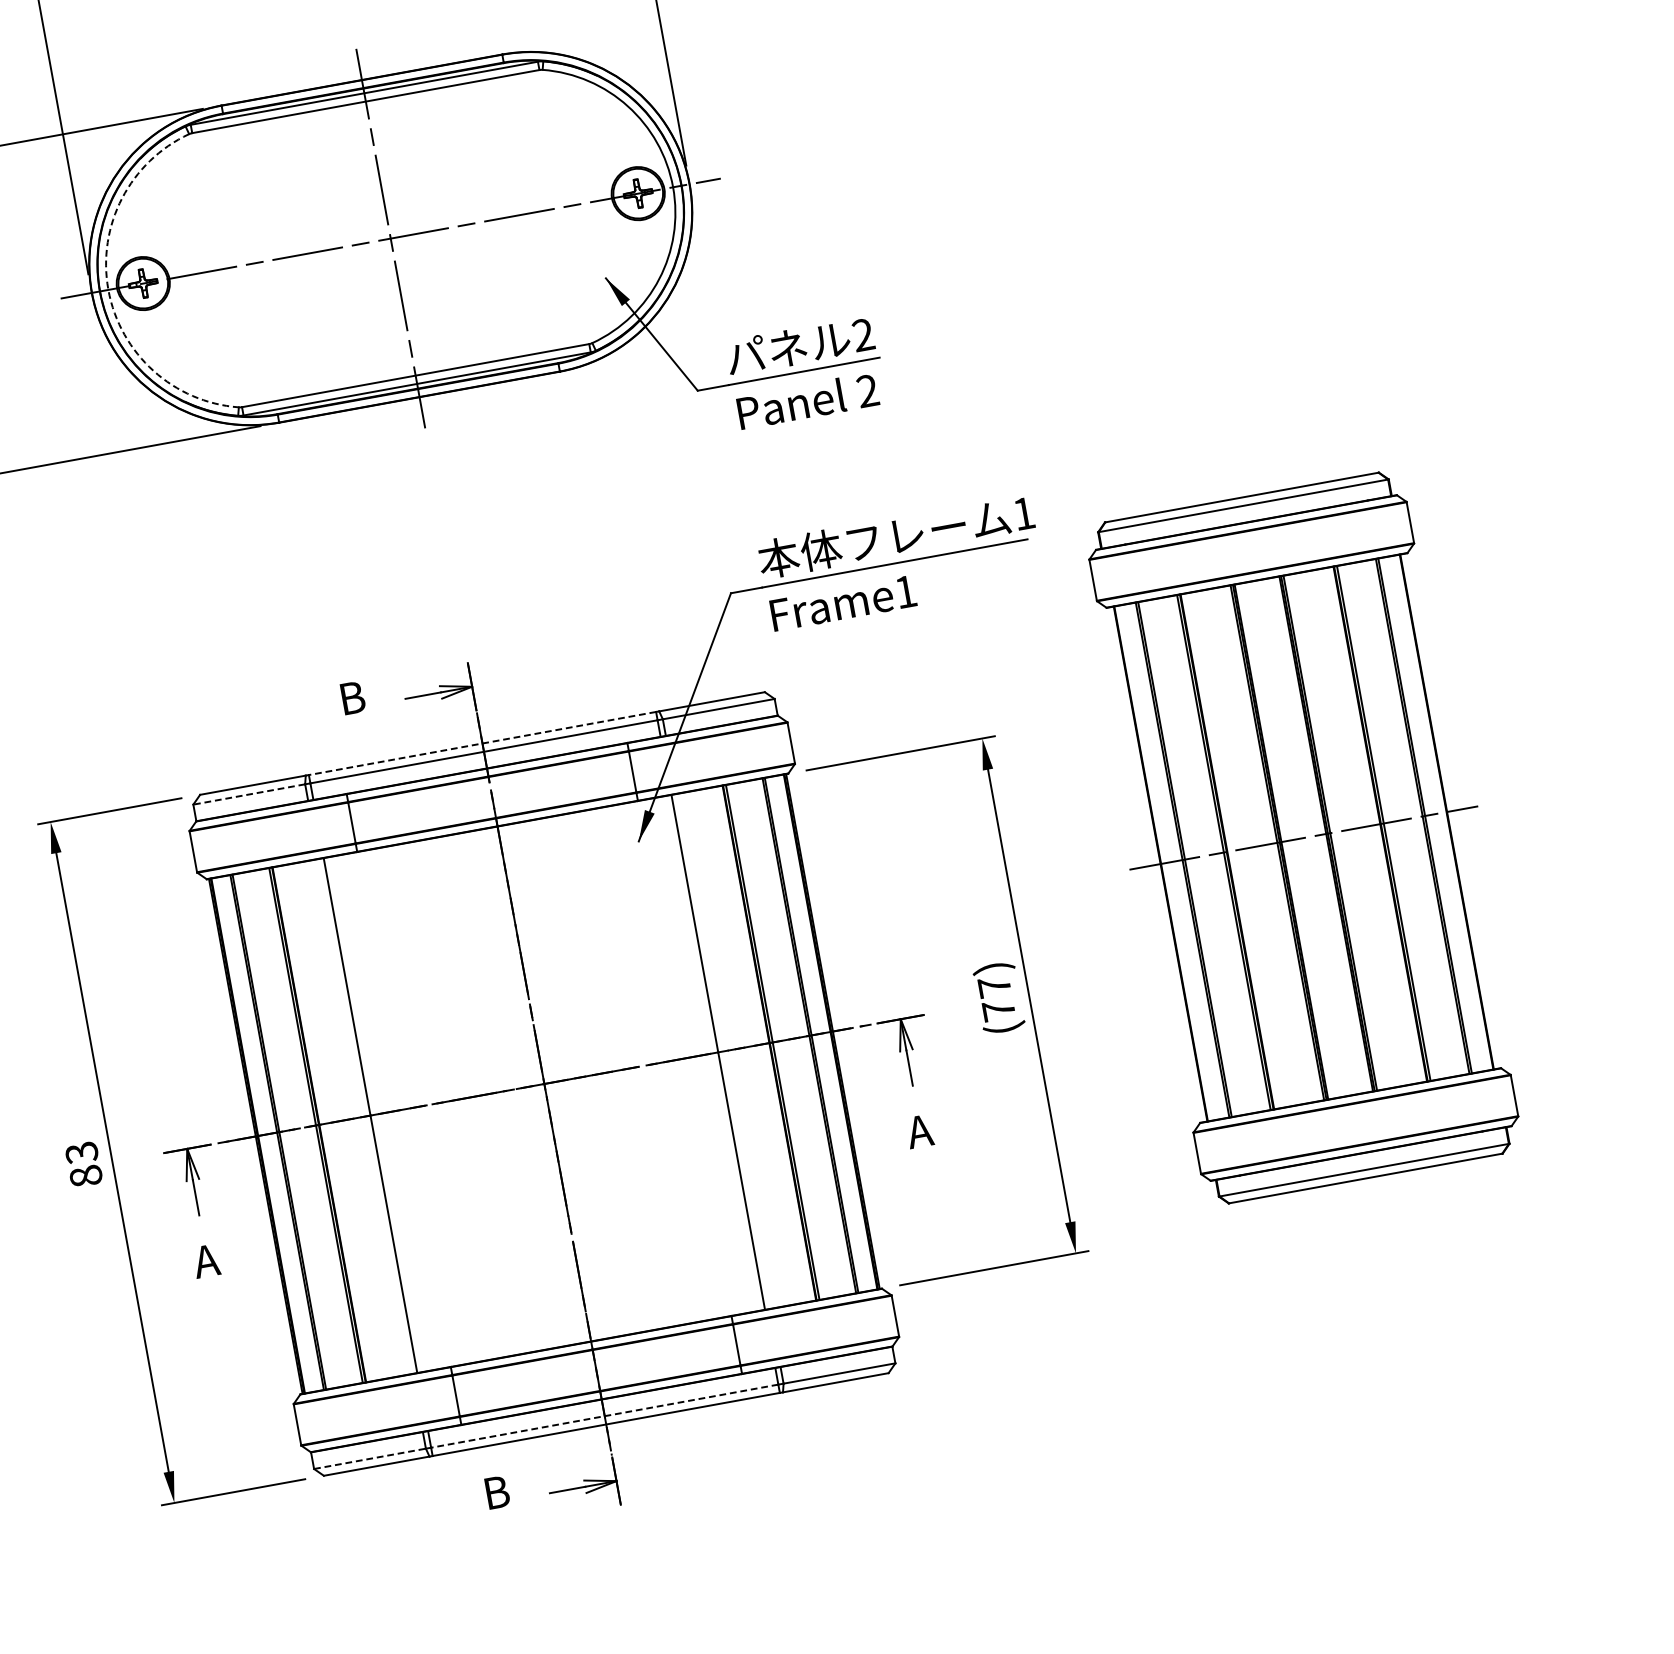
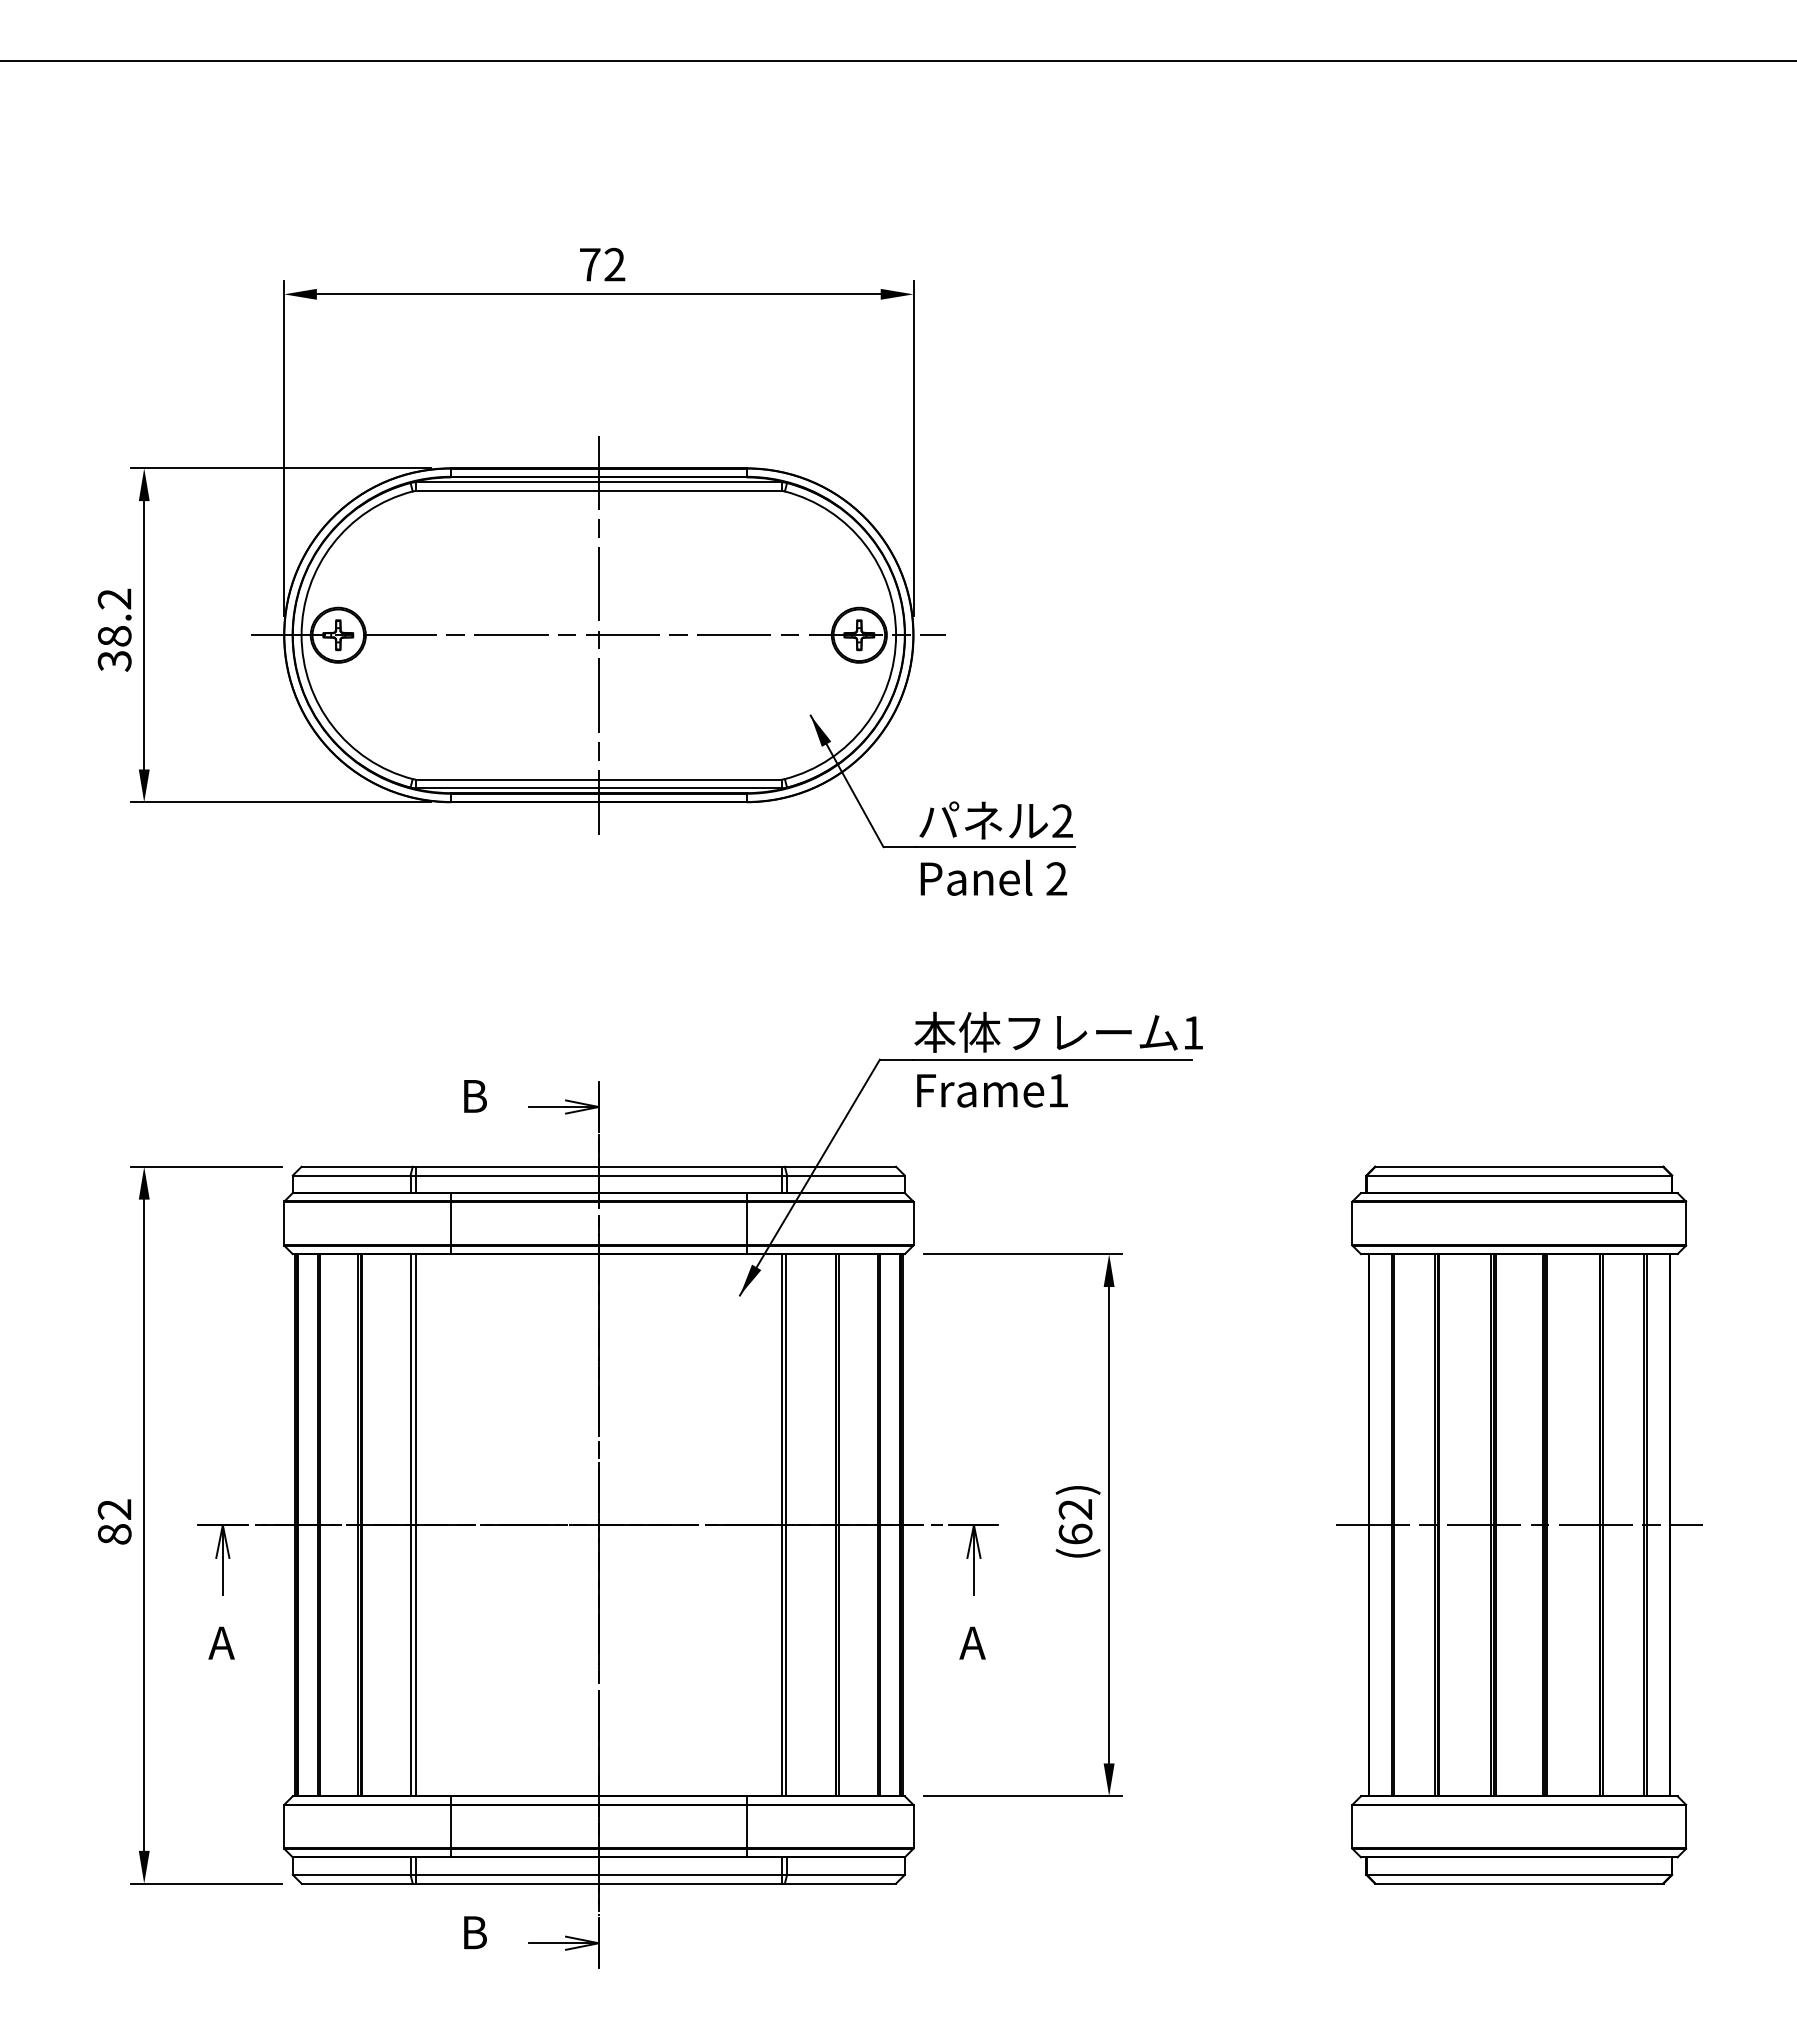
arc: (108, 290) -> (301, 635), dashed -> solid
line: (482, 743) -> (598, 1166), dashed -> solid
line: (249, 794) -> (351, 1175), dashed -> solid
part: (1303, 837) -> (1519, 1524), moved
text: (996, 998) -> (1075, 1521), (77) -> (62)
line: (722, 1051) -> (786, 1525), added
line: (366, 1116) -> (411, 1525), added
text: (81, 1152) -> (114, 1509), 83 -> 82
line: (604, 1415) -> (598, 1874), dashed -> solid
line: (369, 1458) -> (351, 1874), dashed -> solid

